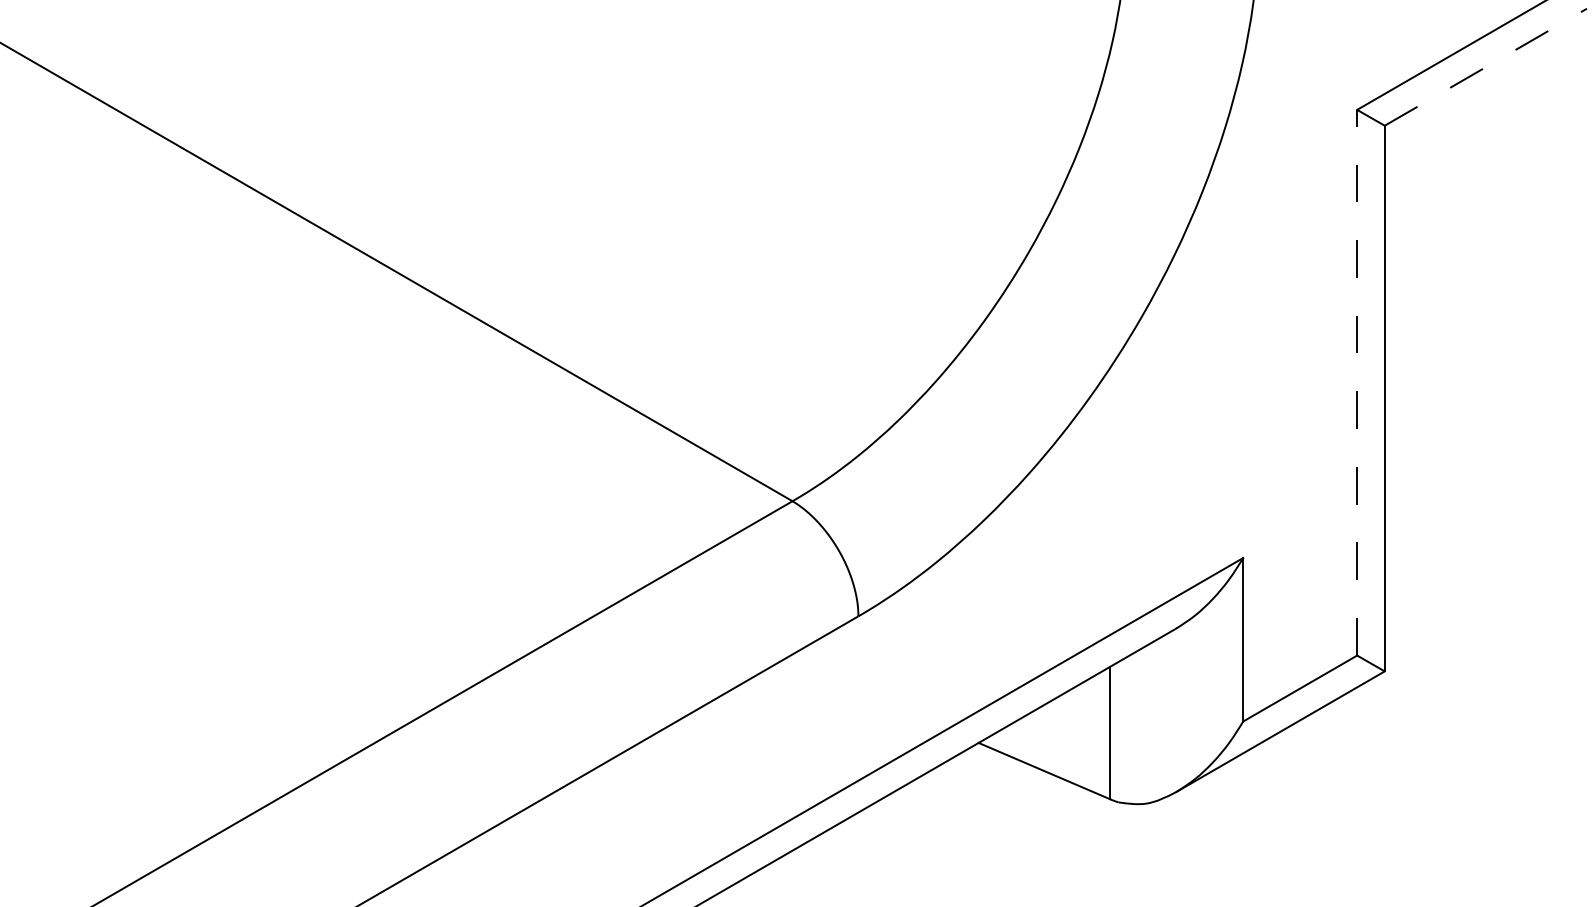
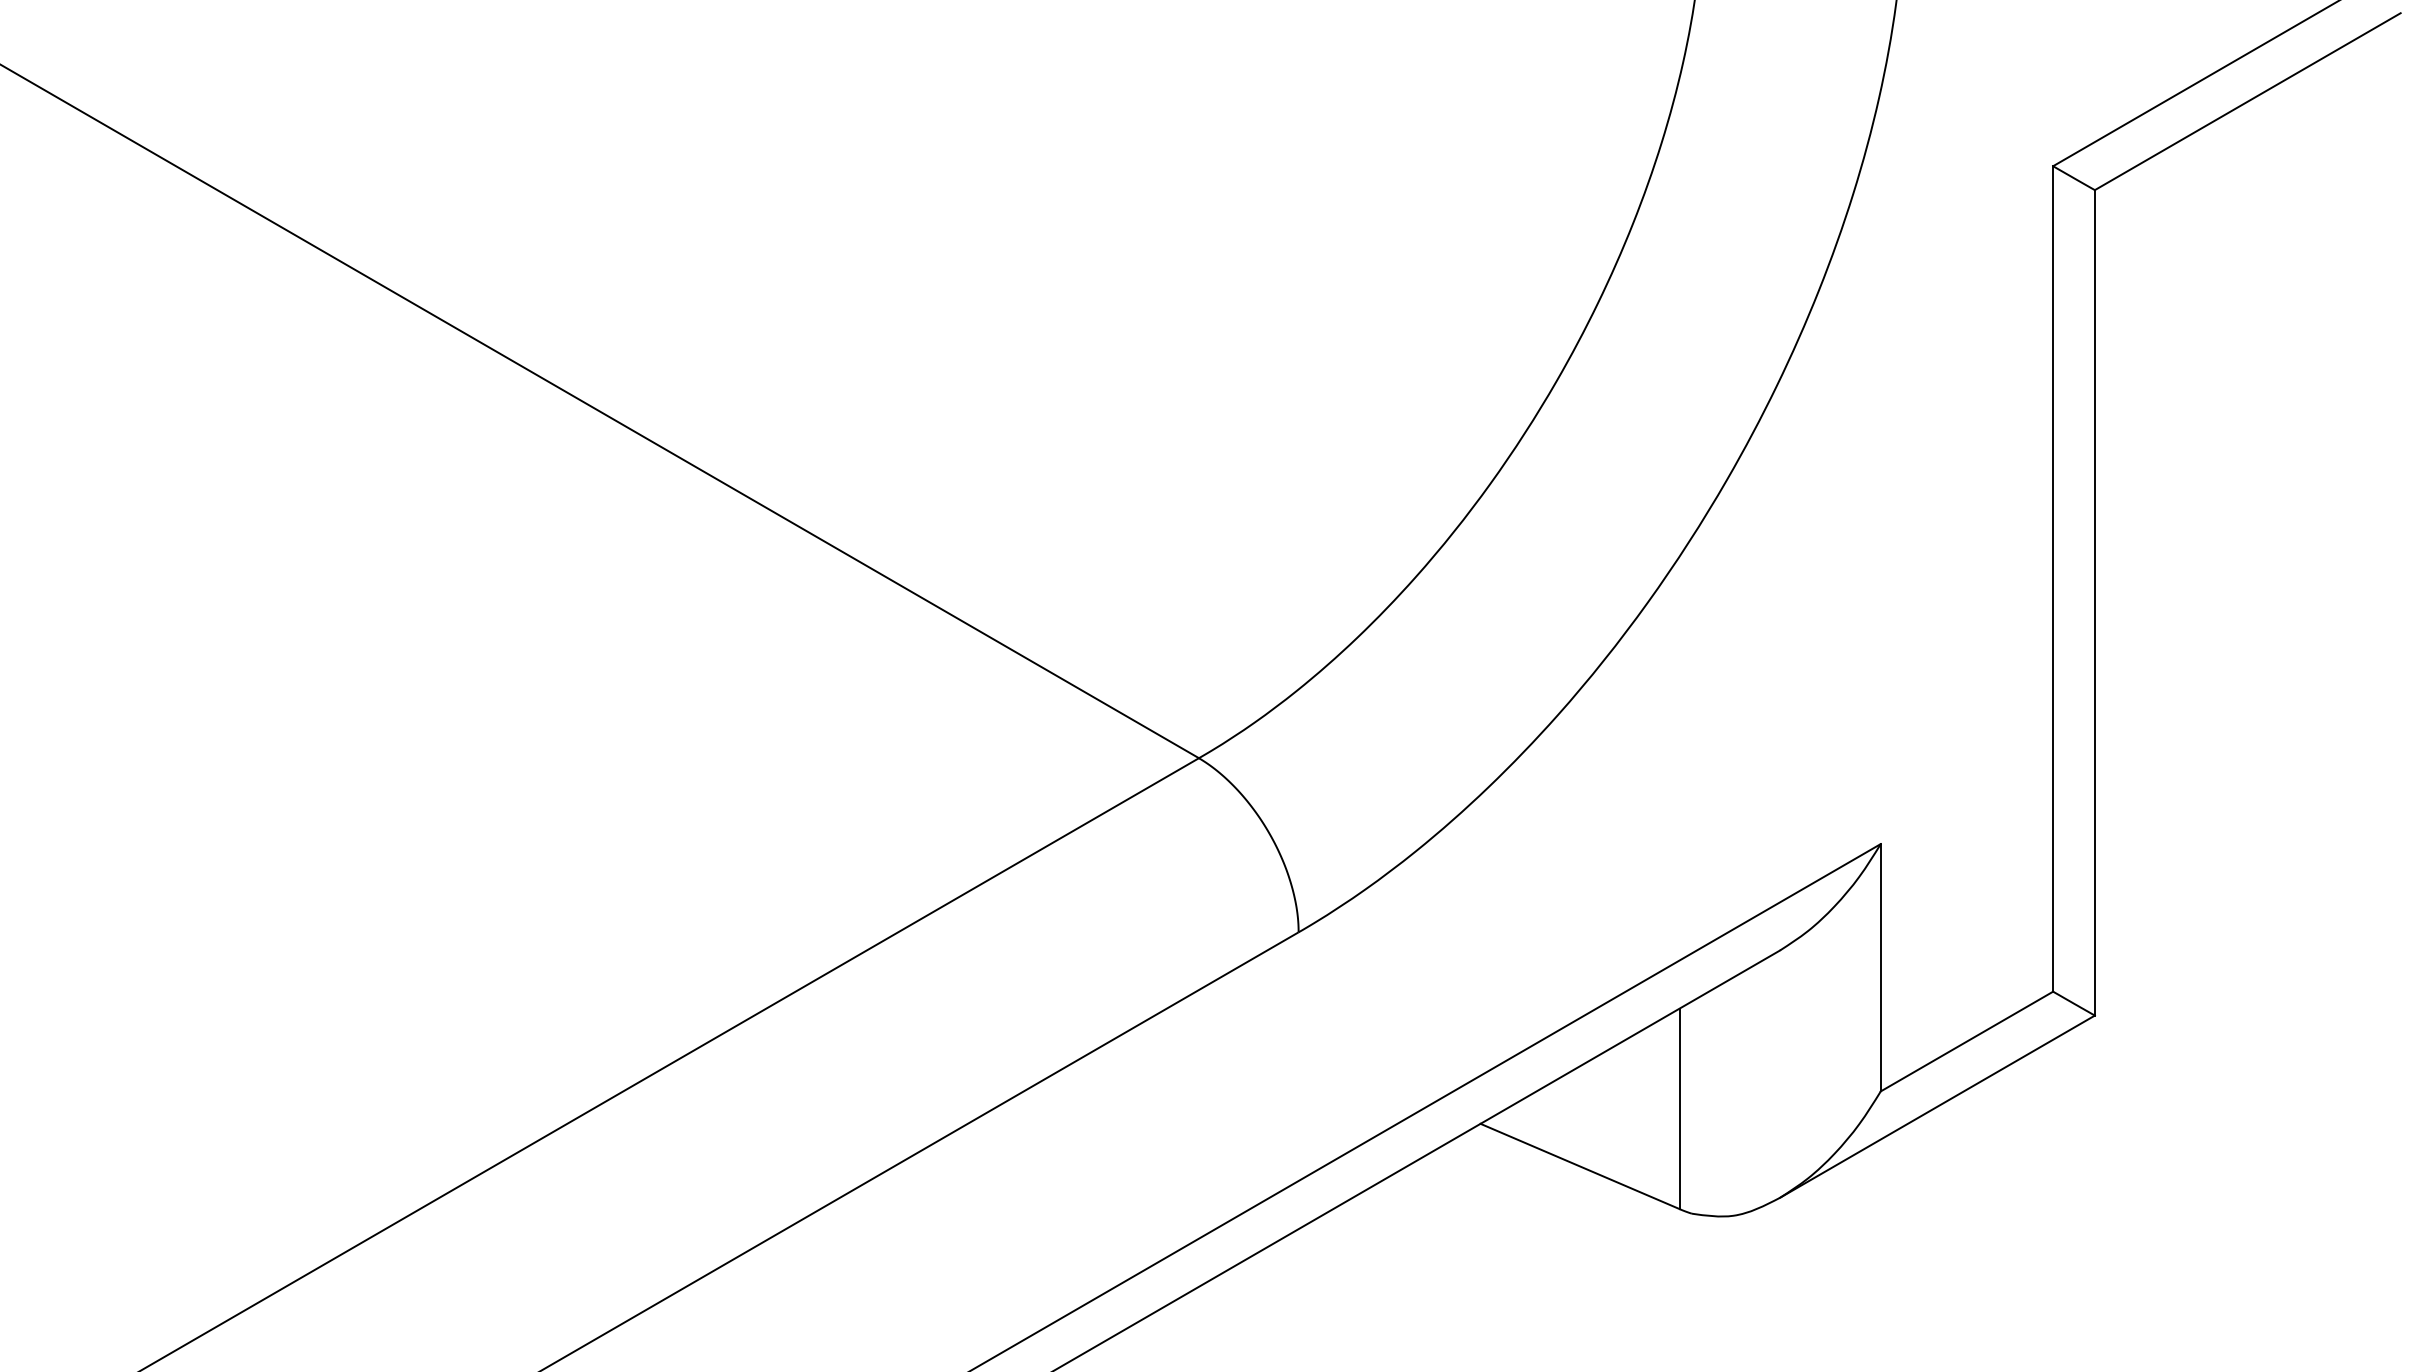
line: (1485, 67) -> (2247, 102), dashed -> solid
line: (1357, 382) -> (2053, 578), dashed -> solid

